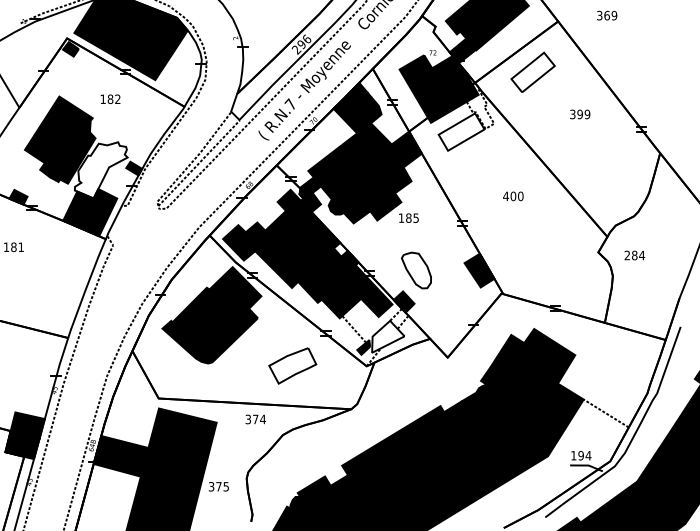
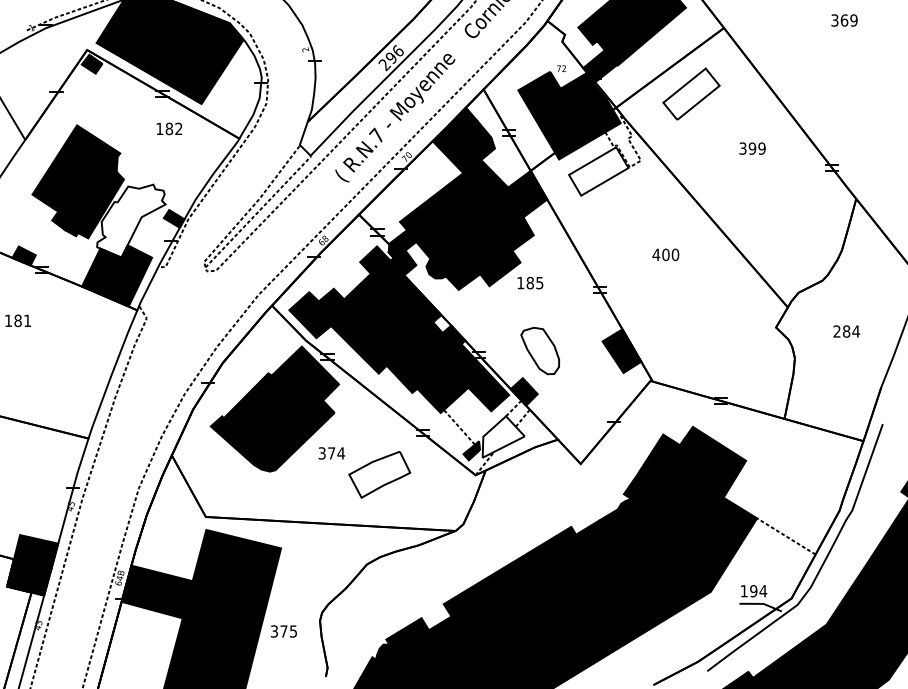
text: (607, 15) -> (845, 20), moved
text: (110, 99) -> (169, 129), moved
text: (634, 255) -> (846, 331), moved
text: (255, 419) -> (331, 453), moved

